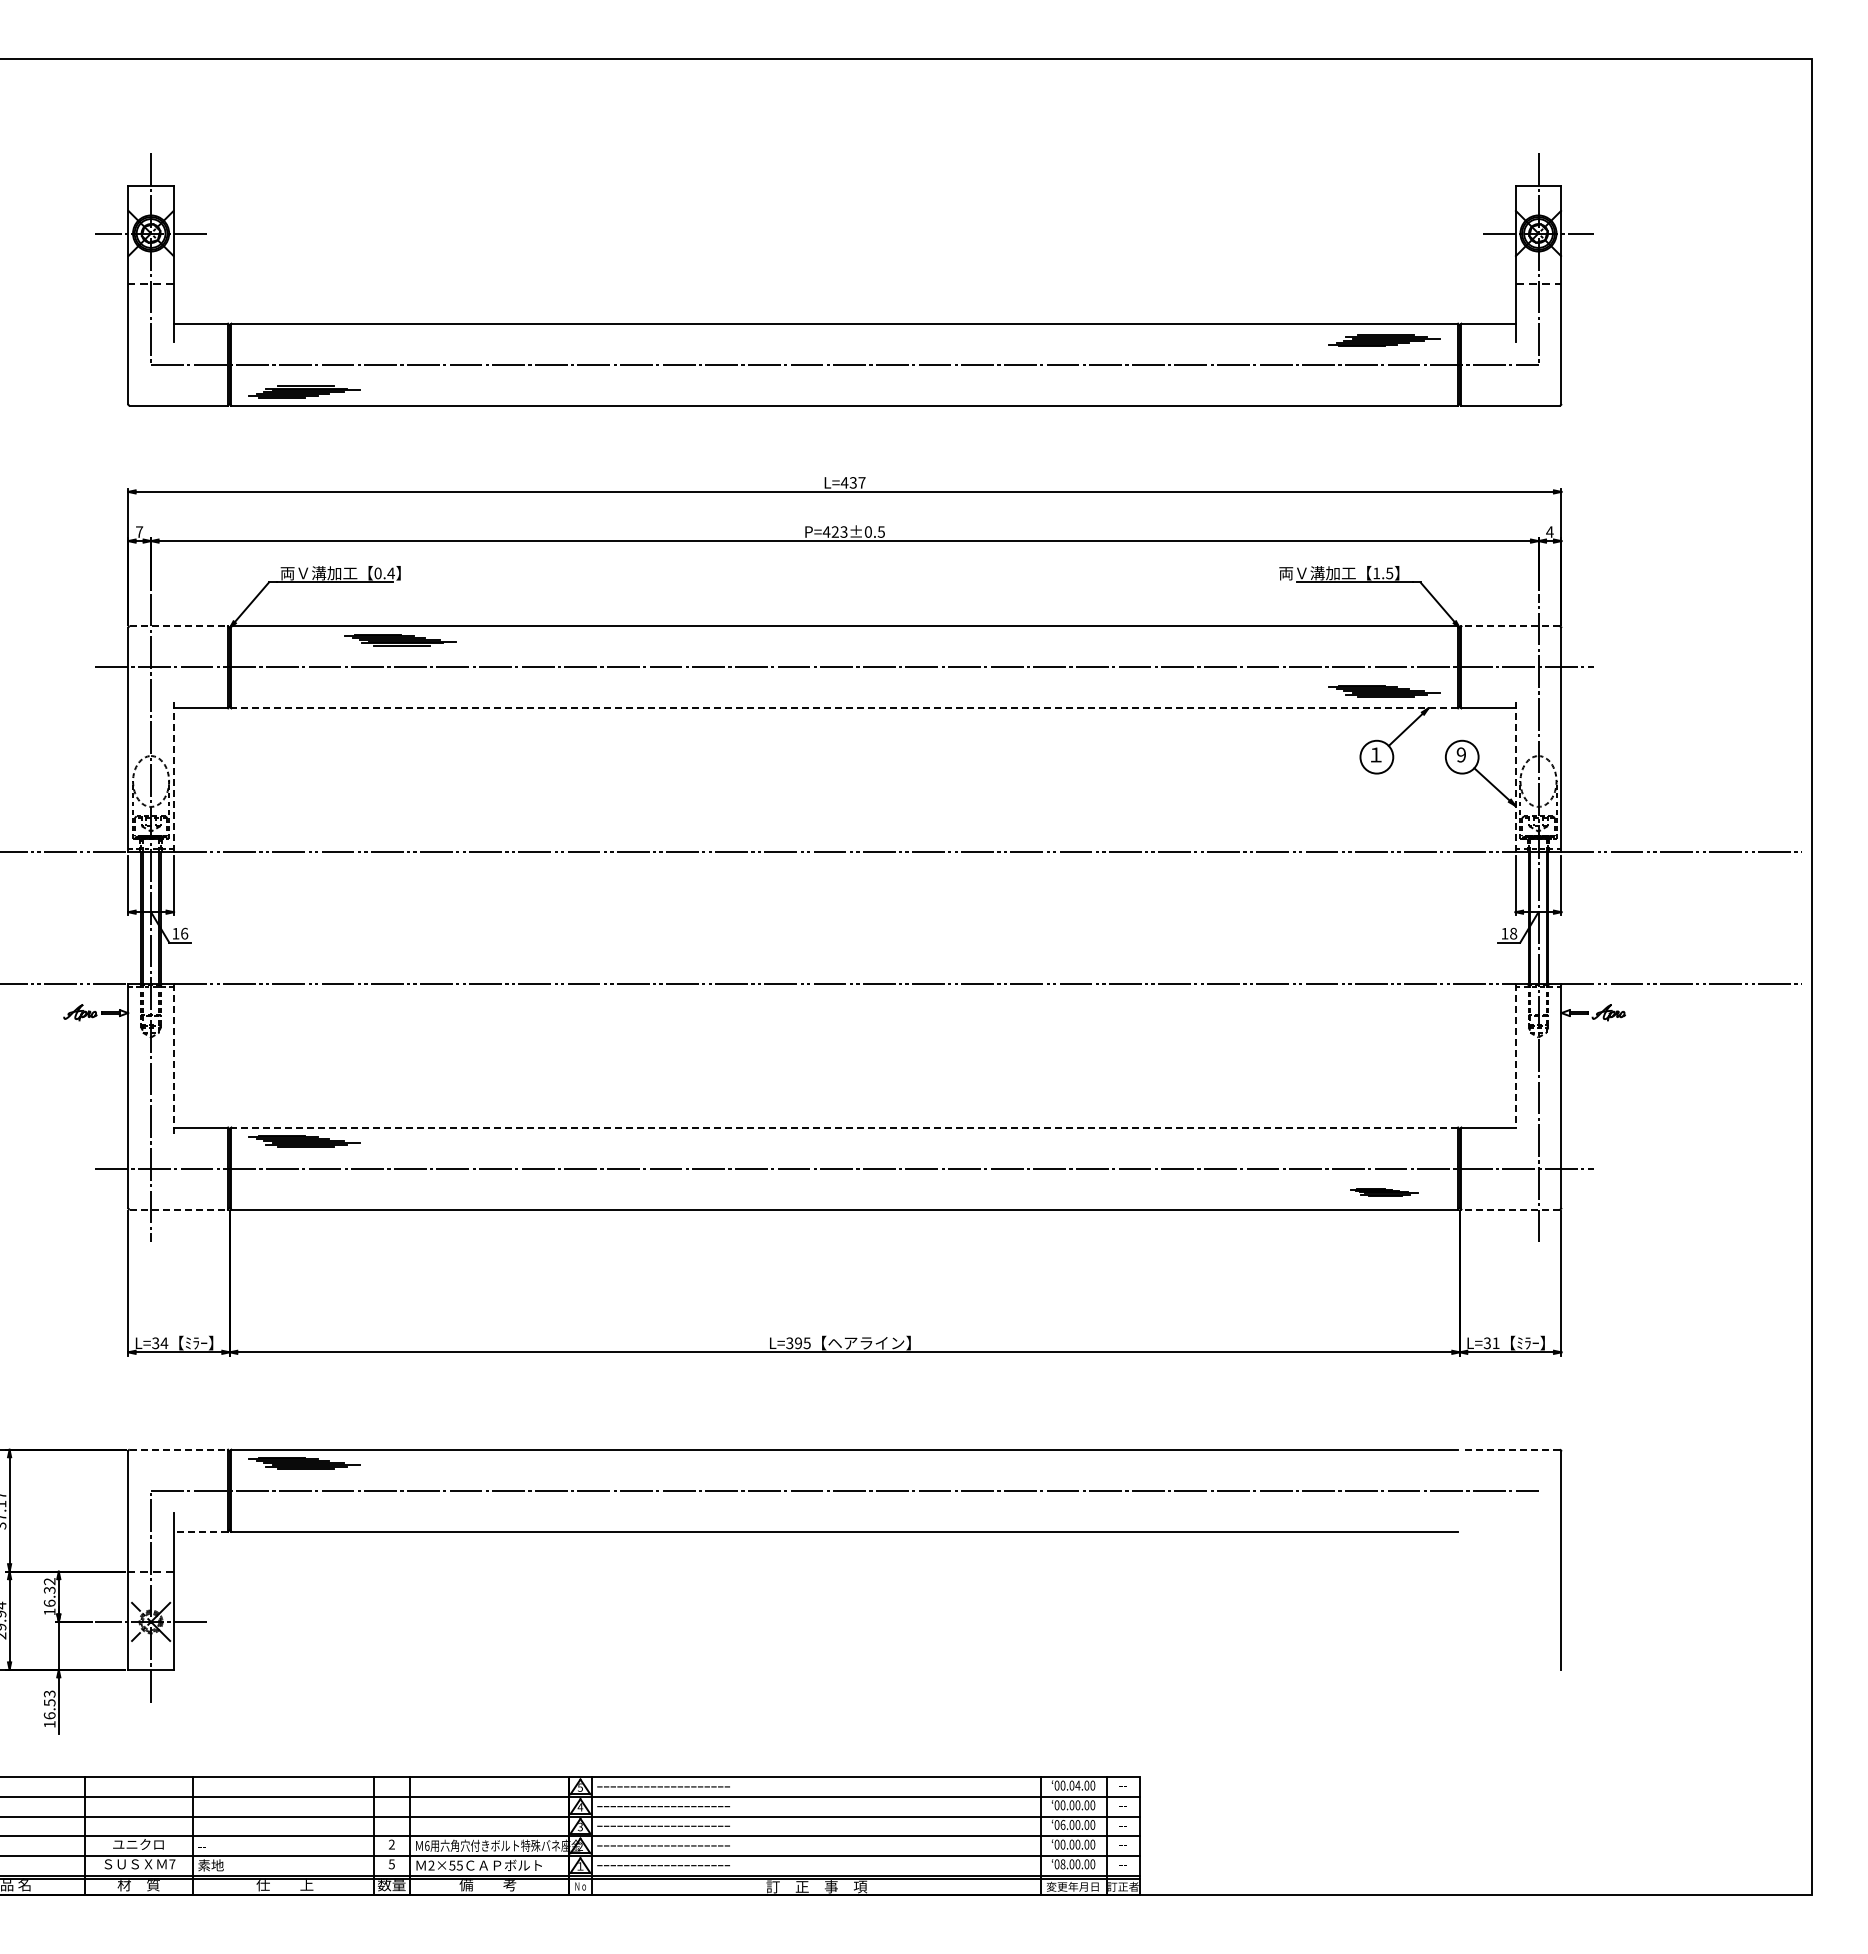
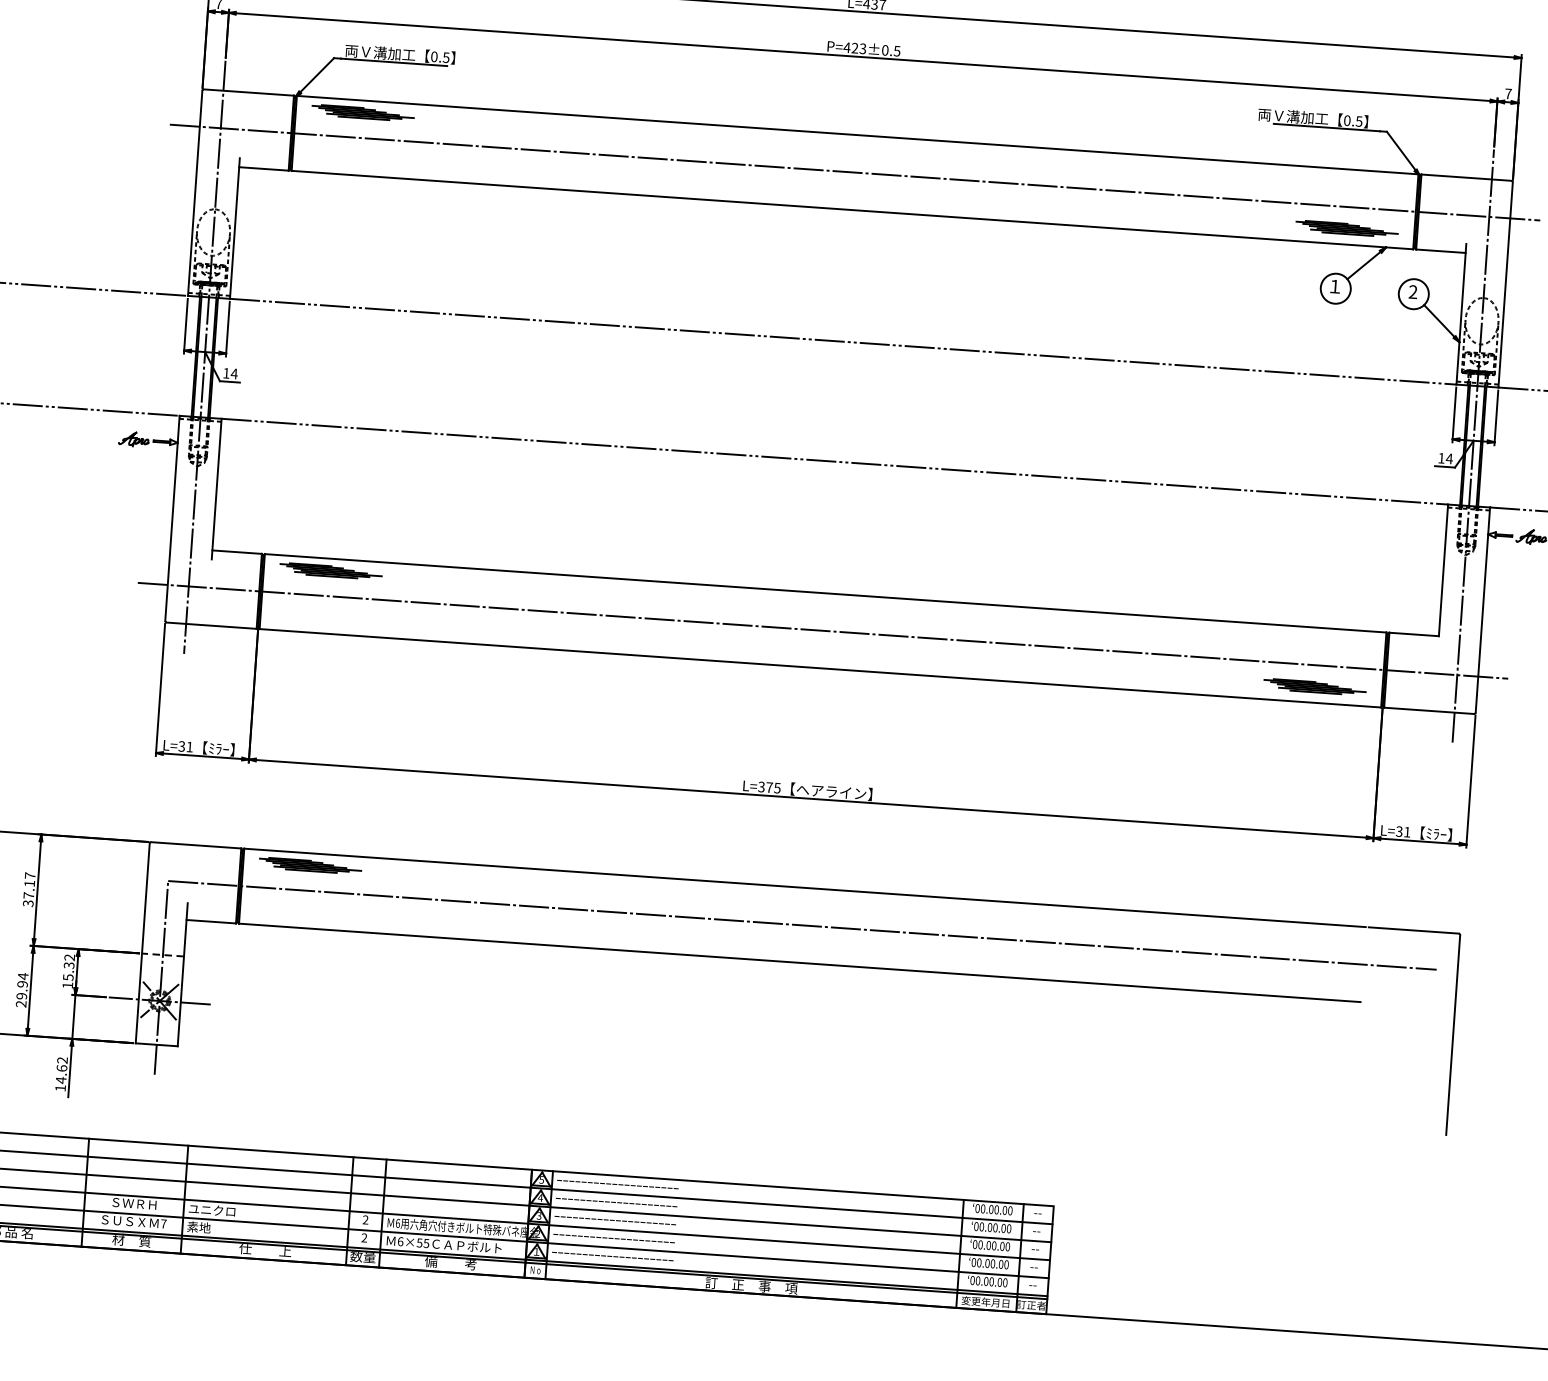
text: (1549, 531) -> (1508, 93), 4 -> 7
text: (390, 573) -> (445, 57), 0.4 -> 0.5
text: (1376, 573) -> (1347, 120), 1.5 -> 0.5
line: (179, 626) -> (249, 92), dashed -> solid
line: (1510, 626) -> (1466, 177), dashed -> solid
part: (400, 640) -> (362, 113), moved
line: (844, 708) -> (852, 210), dashed -> solid
text: (1460, 754) -> (1412, 291), 9 -> 2
line: (174, 775) -> (235, 228), dashed -> solid
line: (1515, 775) -> (1461, 314), dashed -> solid
text: (184, 933) -> (234, 373), 16 -> 14
text: (1513, 933) -> (1449, 458), 18 -> 14
line: (1515, 1055) -> (1443, 570), dashed -> solid
line: (174, 1060) -> (217, 489), dashed -> solid
line: (844, 1127) -> (825, 593), dashed -> solid
part: (1384, 1192) -> (1314, 687), size x1.67
line: (179, 1209) -> (212, 625), dashed -> solid
line: (1510, 1209) -> (1429, 710), dashed -> solid
text: (164, 1342) -> (189, 746), L=34 -> L=31
text: (798, 1343) -> (769, 787), L=395 -> L=375
line: (179, 1449) -> (196, 845), dashed -> solid
line: (1510, 1449) -> (1413, 930), dashed -> solid
line: (200, 1531) -> (210, 921), dashed -> solid
text: (49, 1602) -> (68, 976), 16.32 -> 15.32
text: (49, 1704) -> (61, 1069), 16.53 -> 14.62
text: (1077, 1785) -> (996, 1209), 00.04.00 -> 00.00.00
text: (1062, 1824) -> (980, 1244), 06.00.00 -> 00.00.00
text: (138, 1844) -> (134, 1203), ユニクロ -> ＳＷＲＨ
text: (223, 1845) -> (211, 1210), -- -> ユニクロ
text: (391, 1864) -> (364, 1238), 5 -> 2
text: (1062, 1864) -> (977, 1281), 08.00.00 -> 00.00.00
text: (431, 1865) -> (400, 1241), 2×55 -> 6×55

